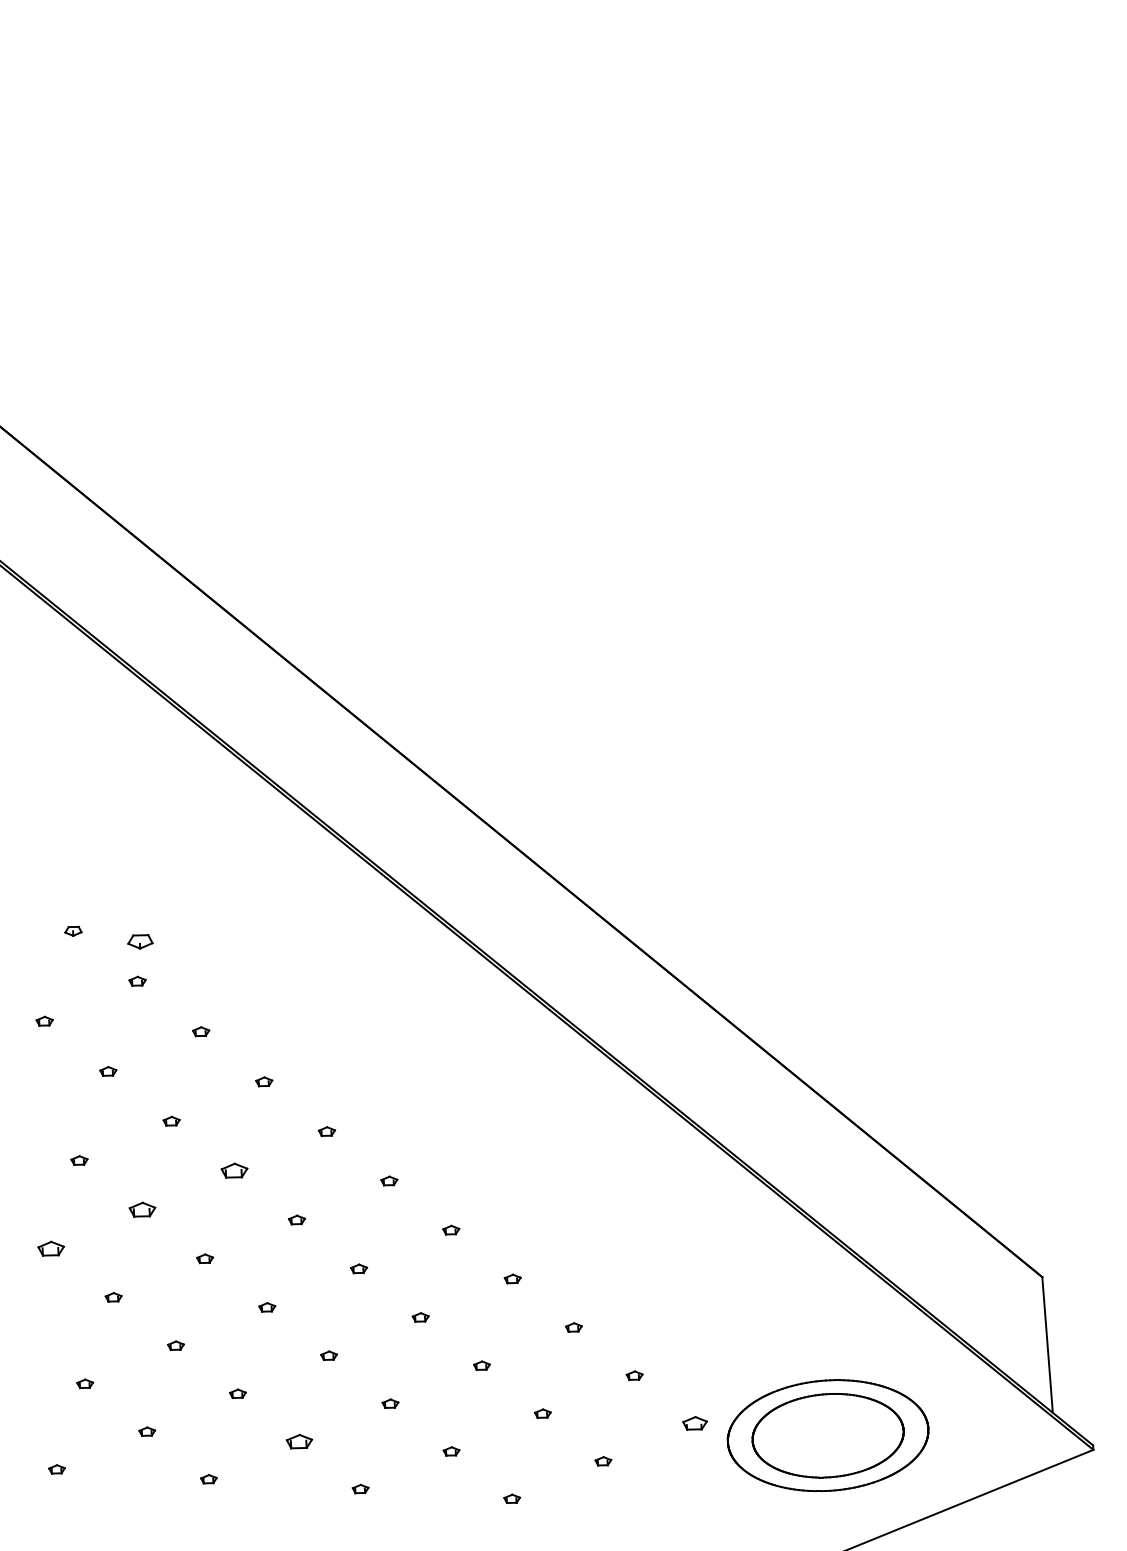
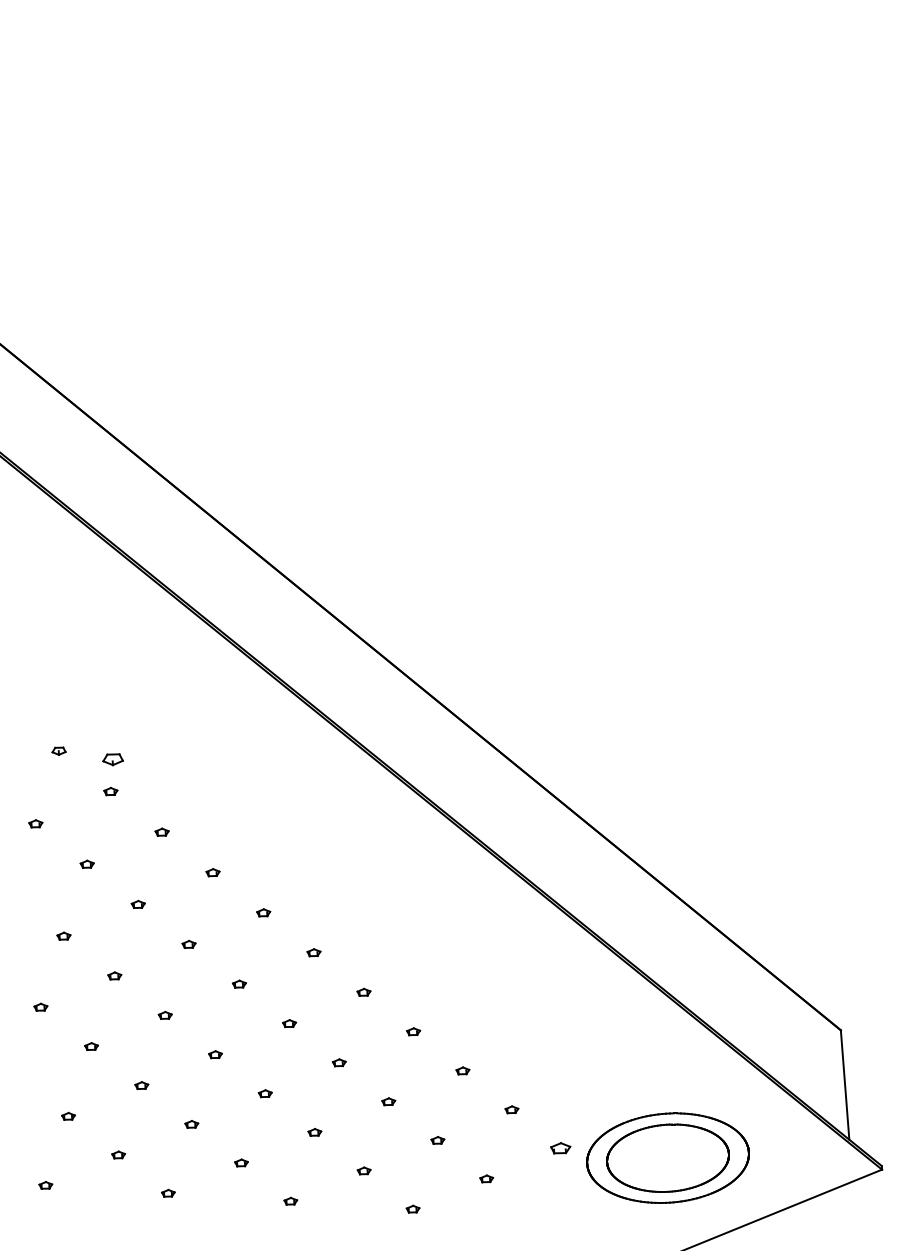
part: (234, 1170) -> (189, 944), size x0.62
part: (142, 1209) -> (114, 975), size x0.62
part: (50, 1248) -> (40, 1007), size x0.62
part: (299, 1441) -> (241, 1162), size x0.62

